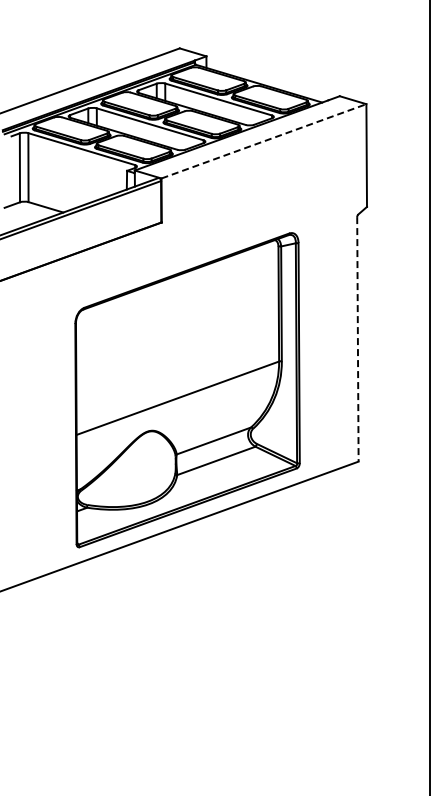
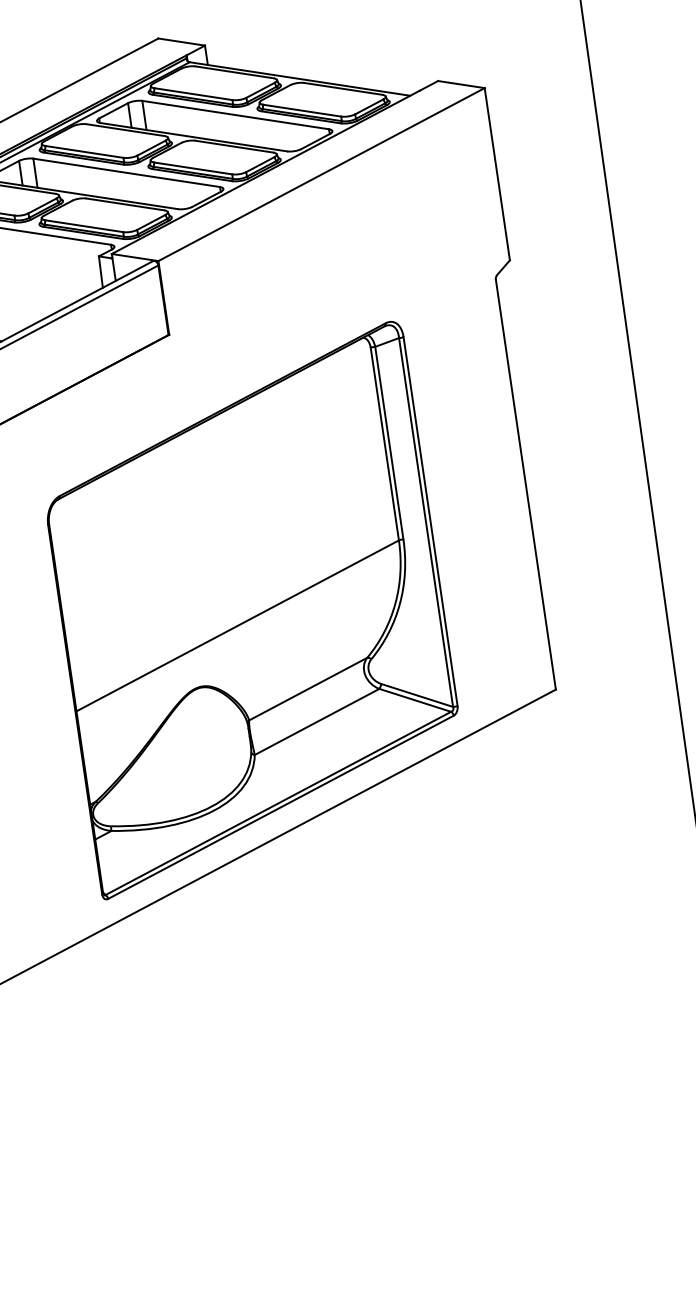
line: (263, 141) -> (320, 174), dashed -> solid
line: (357, 339) -> (525, 484), dashed -> solid

